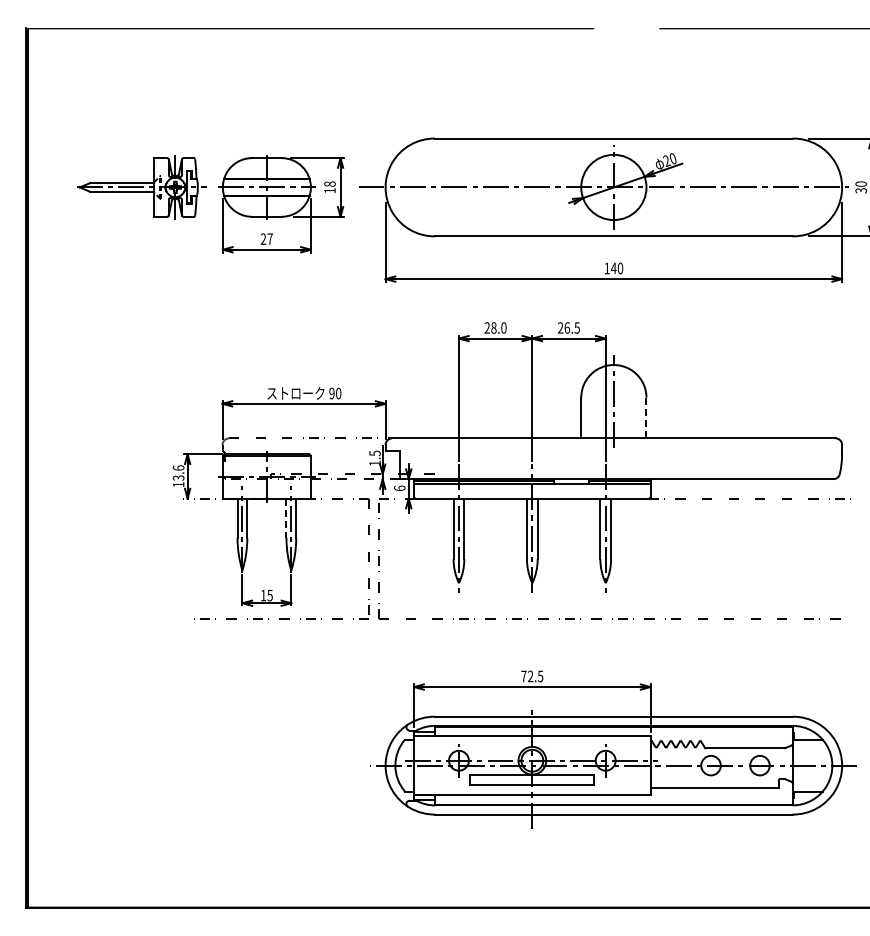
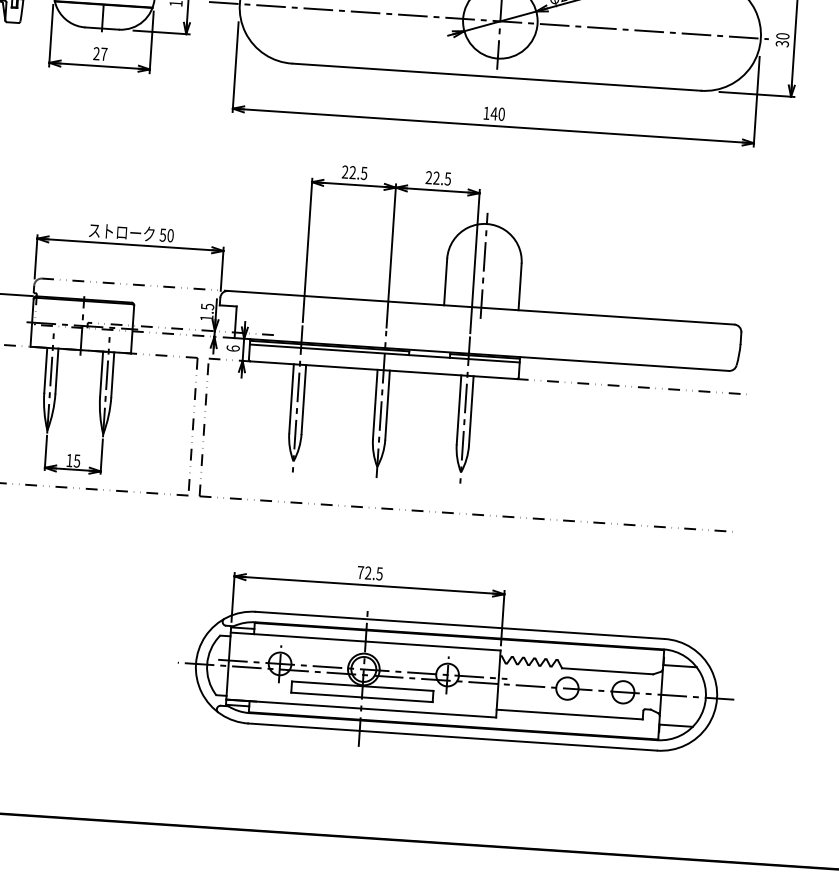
text: (498, 327) -> (358, 172), 28.0 -> 22.5
text: (567, 327) -> (436, 177), 26.5 -> 22.5
text: (331, 393) -> (162, 235), 90 -> 50
line: (646, 417) -> (520, 286), dashed -> solid
line: (286, 518) -> (101, 374), dashed -> solid

